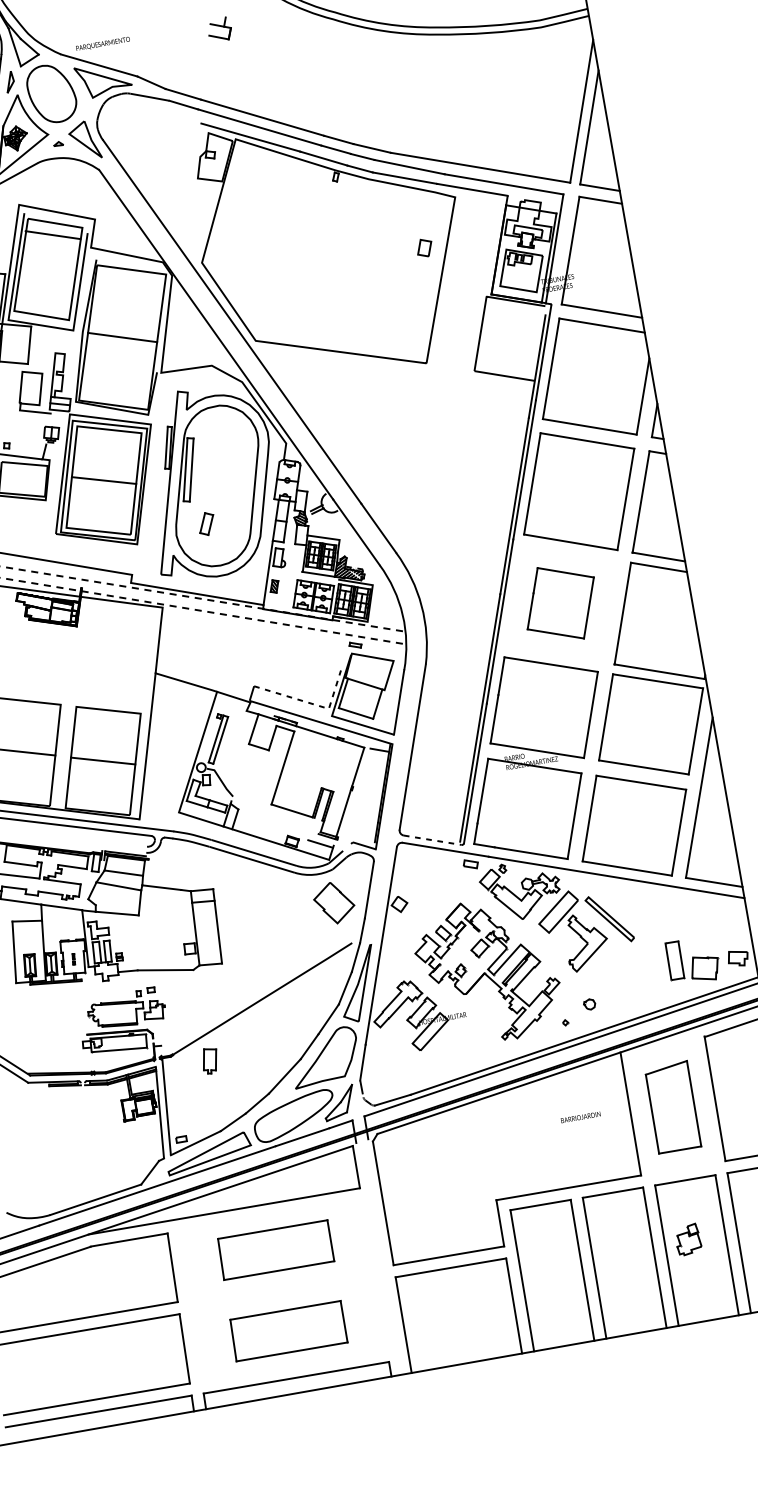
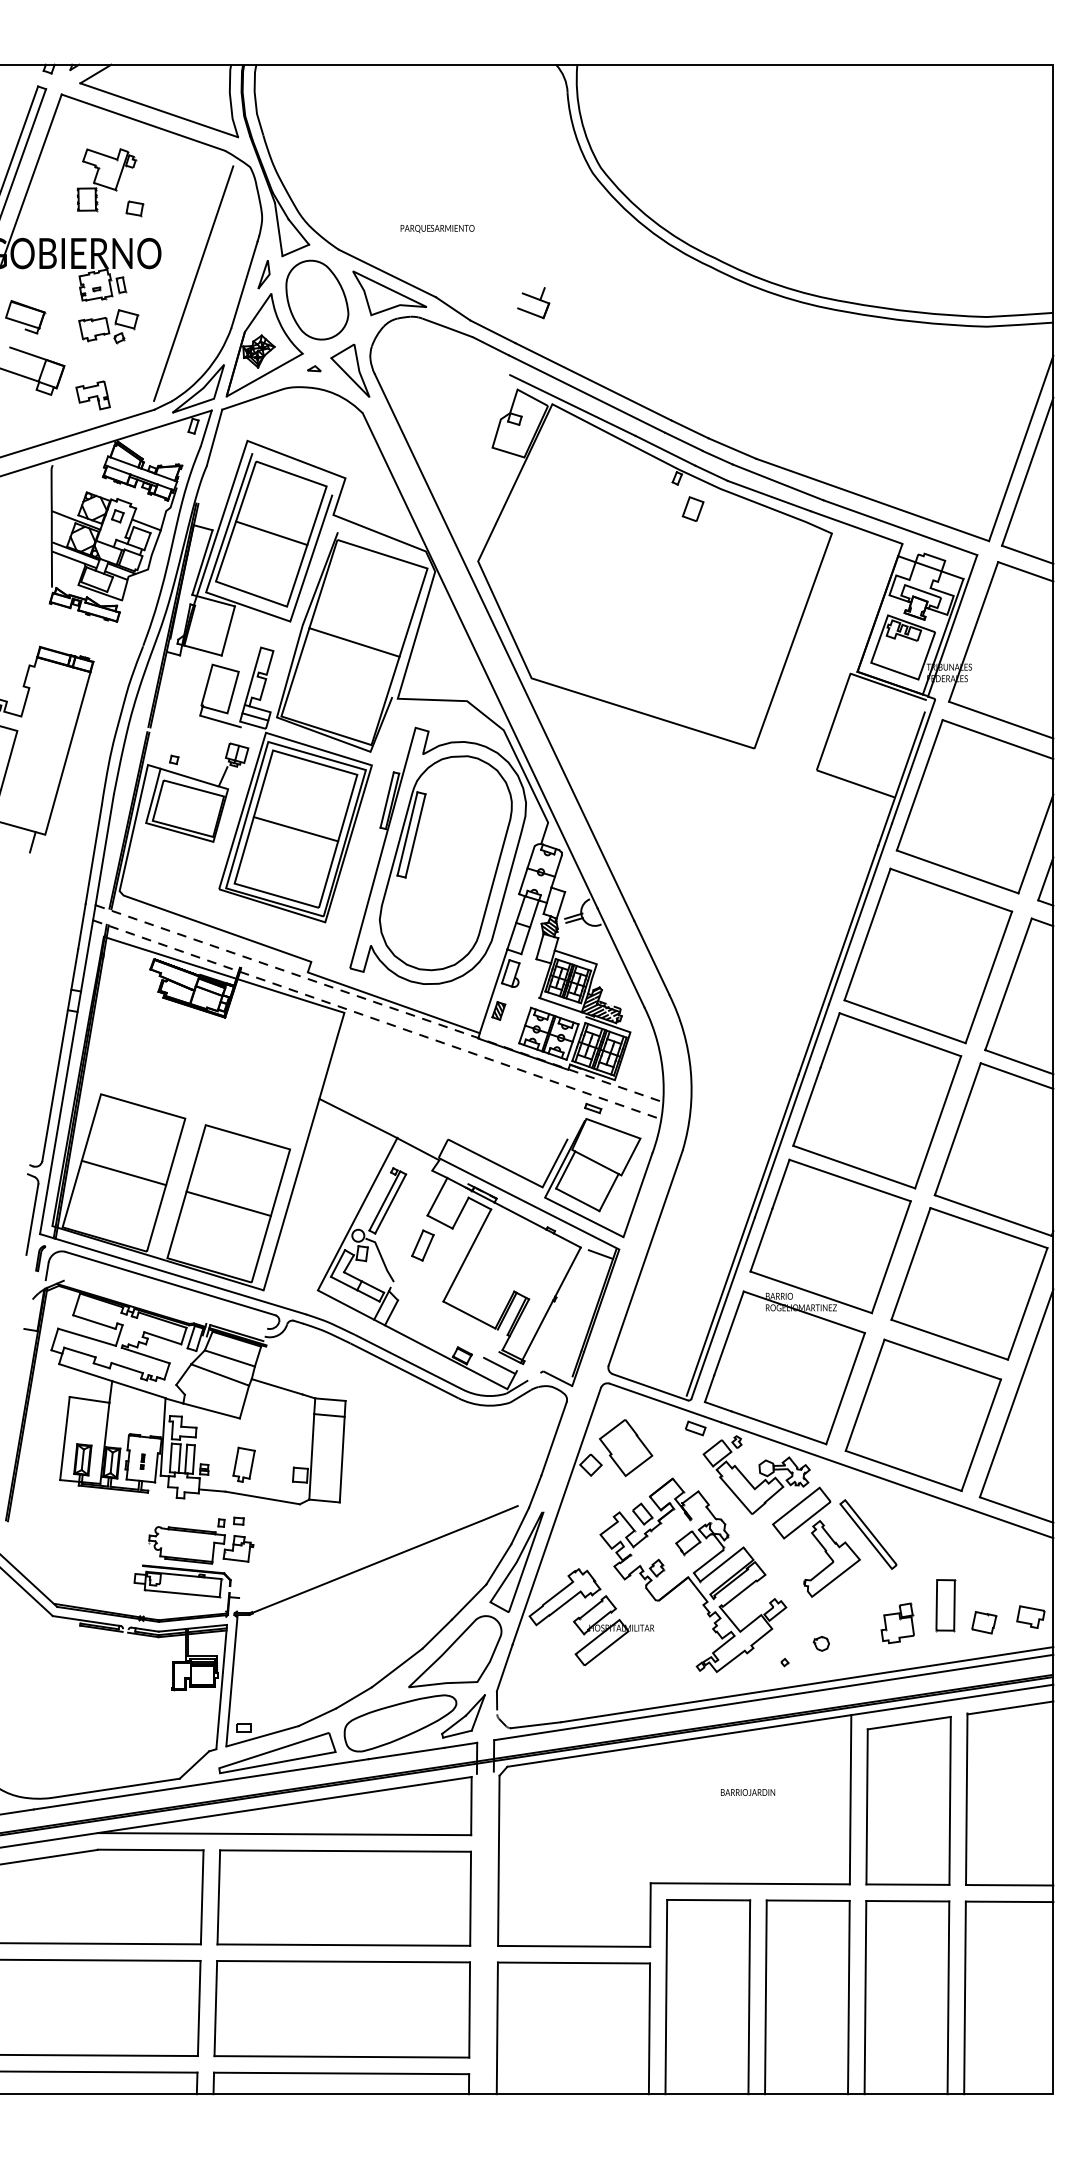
part: (219, 30) -> (533, 303), moved
text: (103, 43) -> (437, 228), moved
line: (52, 235) -> (271, 533), moved
part: (424, 247) -> (692, 508), moved
part: (206, 524) -> (422, 1245), moved
part: (560, 603) -> (877, 1100), size x1.67
line: (311, 703) -> (520, 1176), dashed -> solid
line: (432, 840) -> (650, 1387), dashed -> solid
part: (334, 903) -> (626, 1448), moved
part: (705, 968) -> (984, 1622), size x0.62
part: (209, 1060) -> (243, 1464), moved
part: (672, 1107) -> (908, 1800), size x1.43
text: (581, 1117) -> (748, 1792), moved
part: (688, 1239) -> (897, 1623), moved
part: (275, 1249) -> (343, 1897), size x1.67
part: (288, 1331) -> (341, 2009), size x1.67

